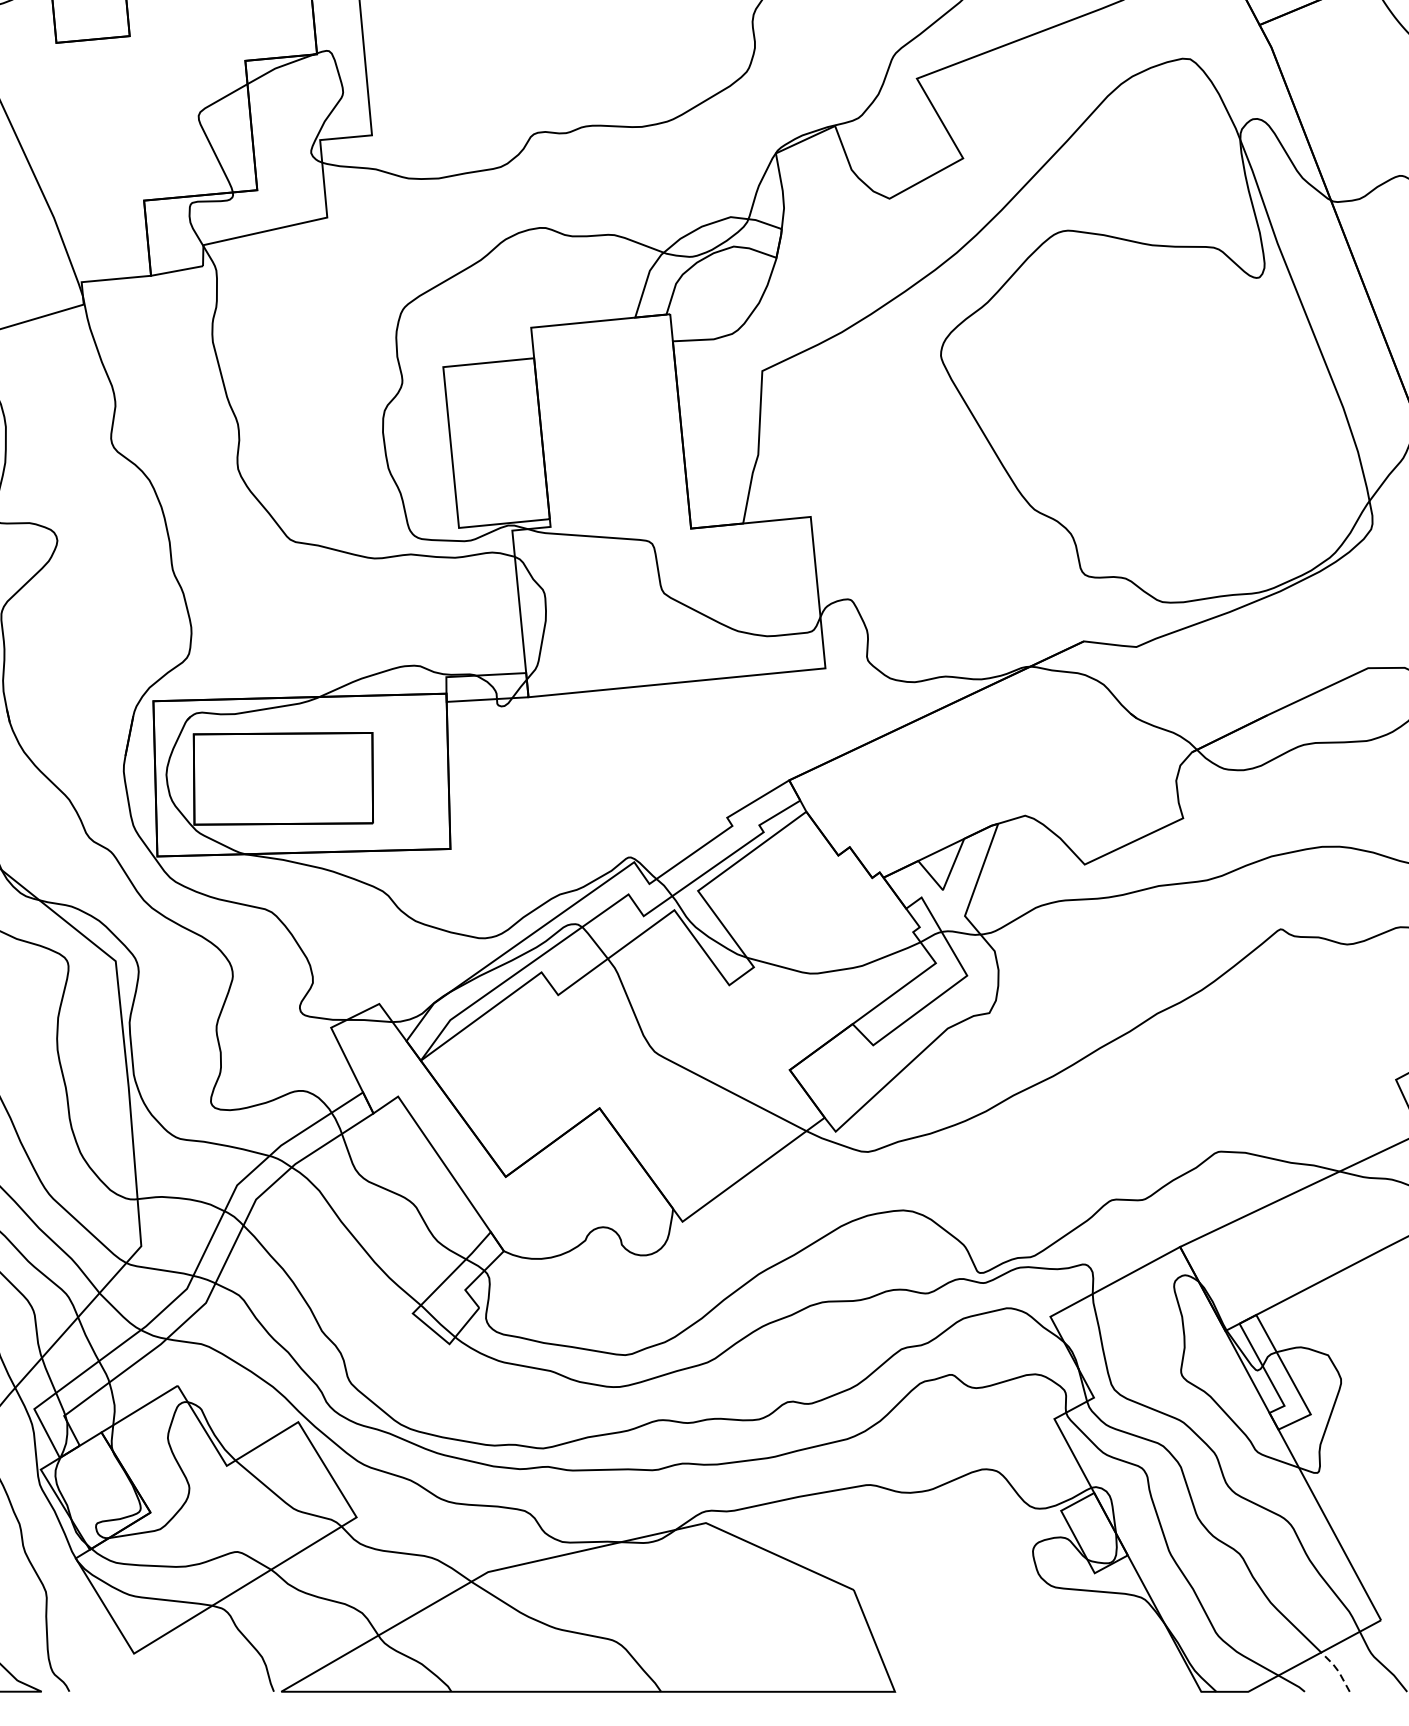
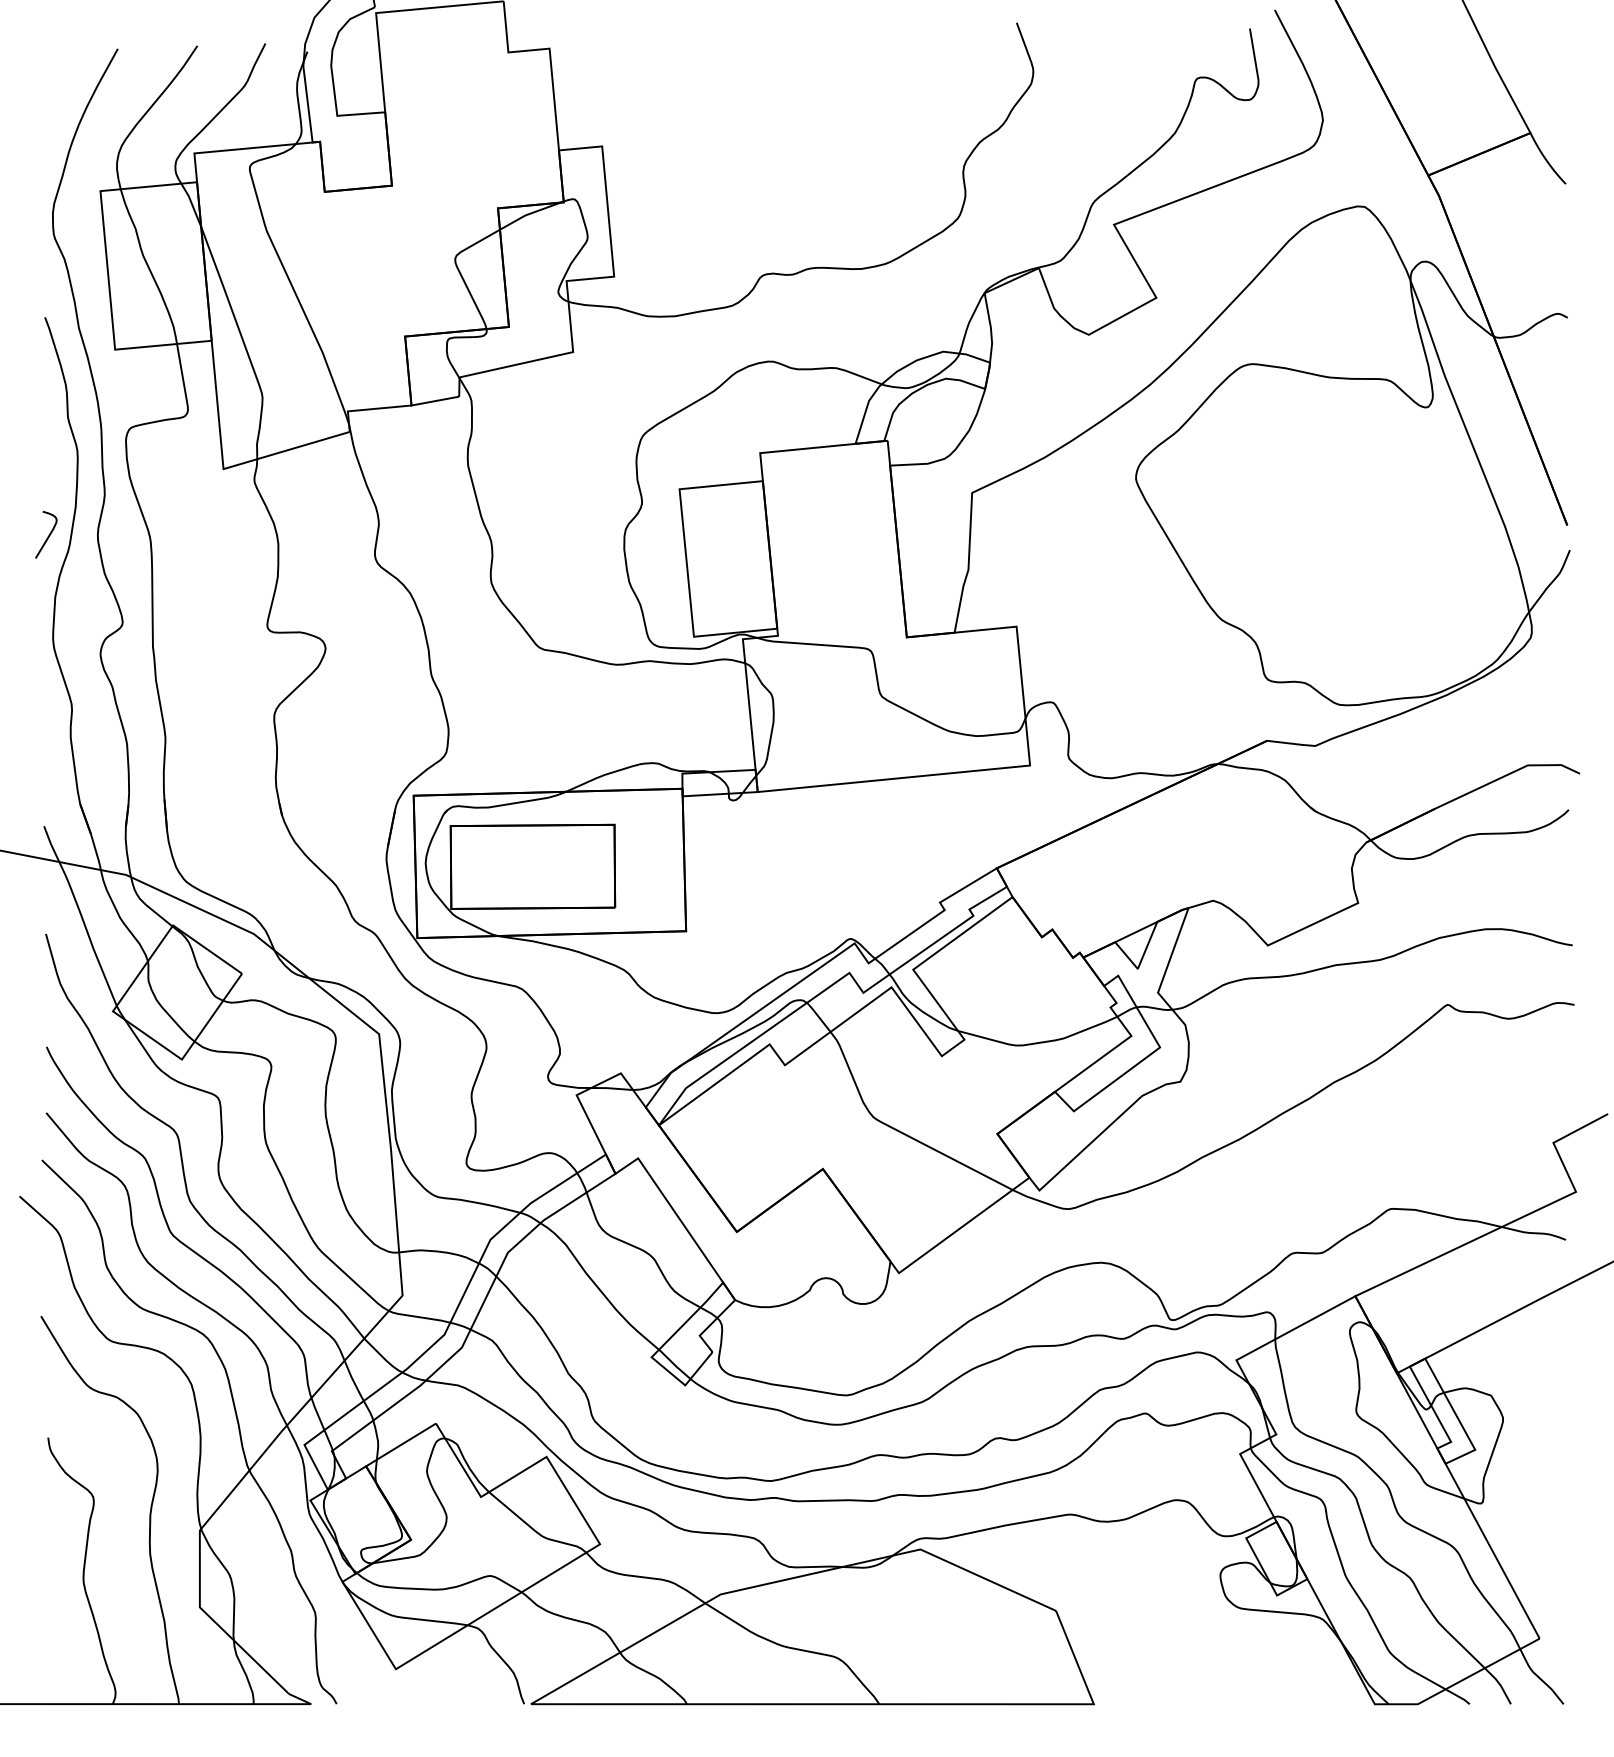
line: (1337, 1670) -> (1499, 1684), dashed -> solid

